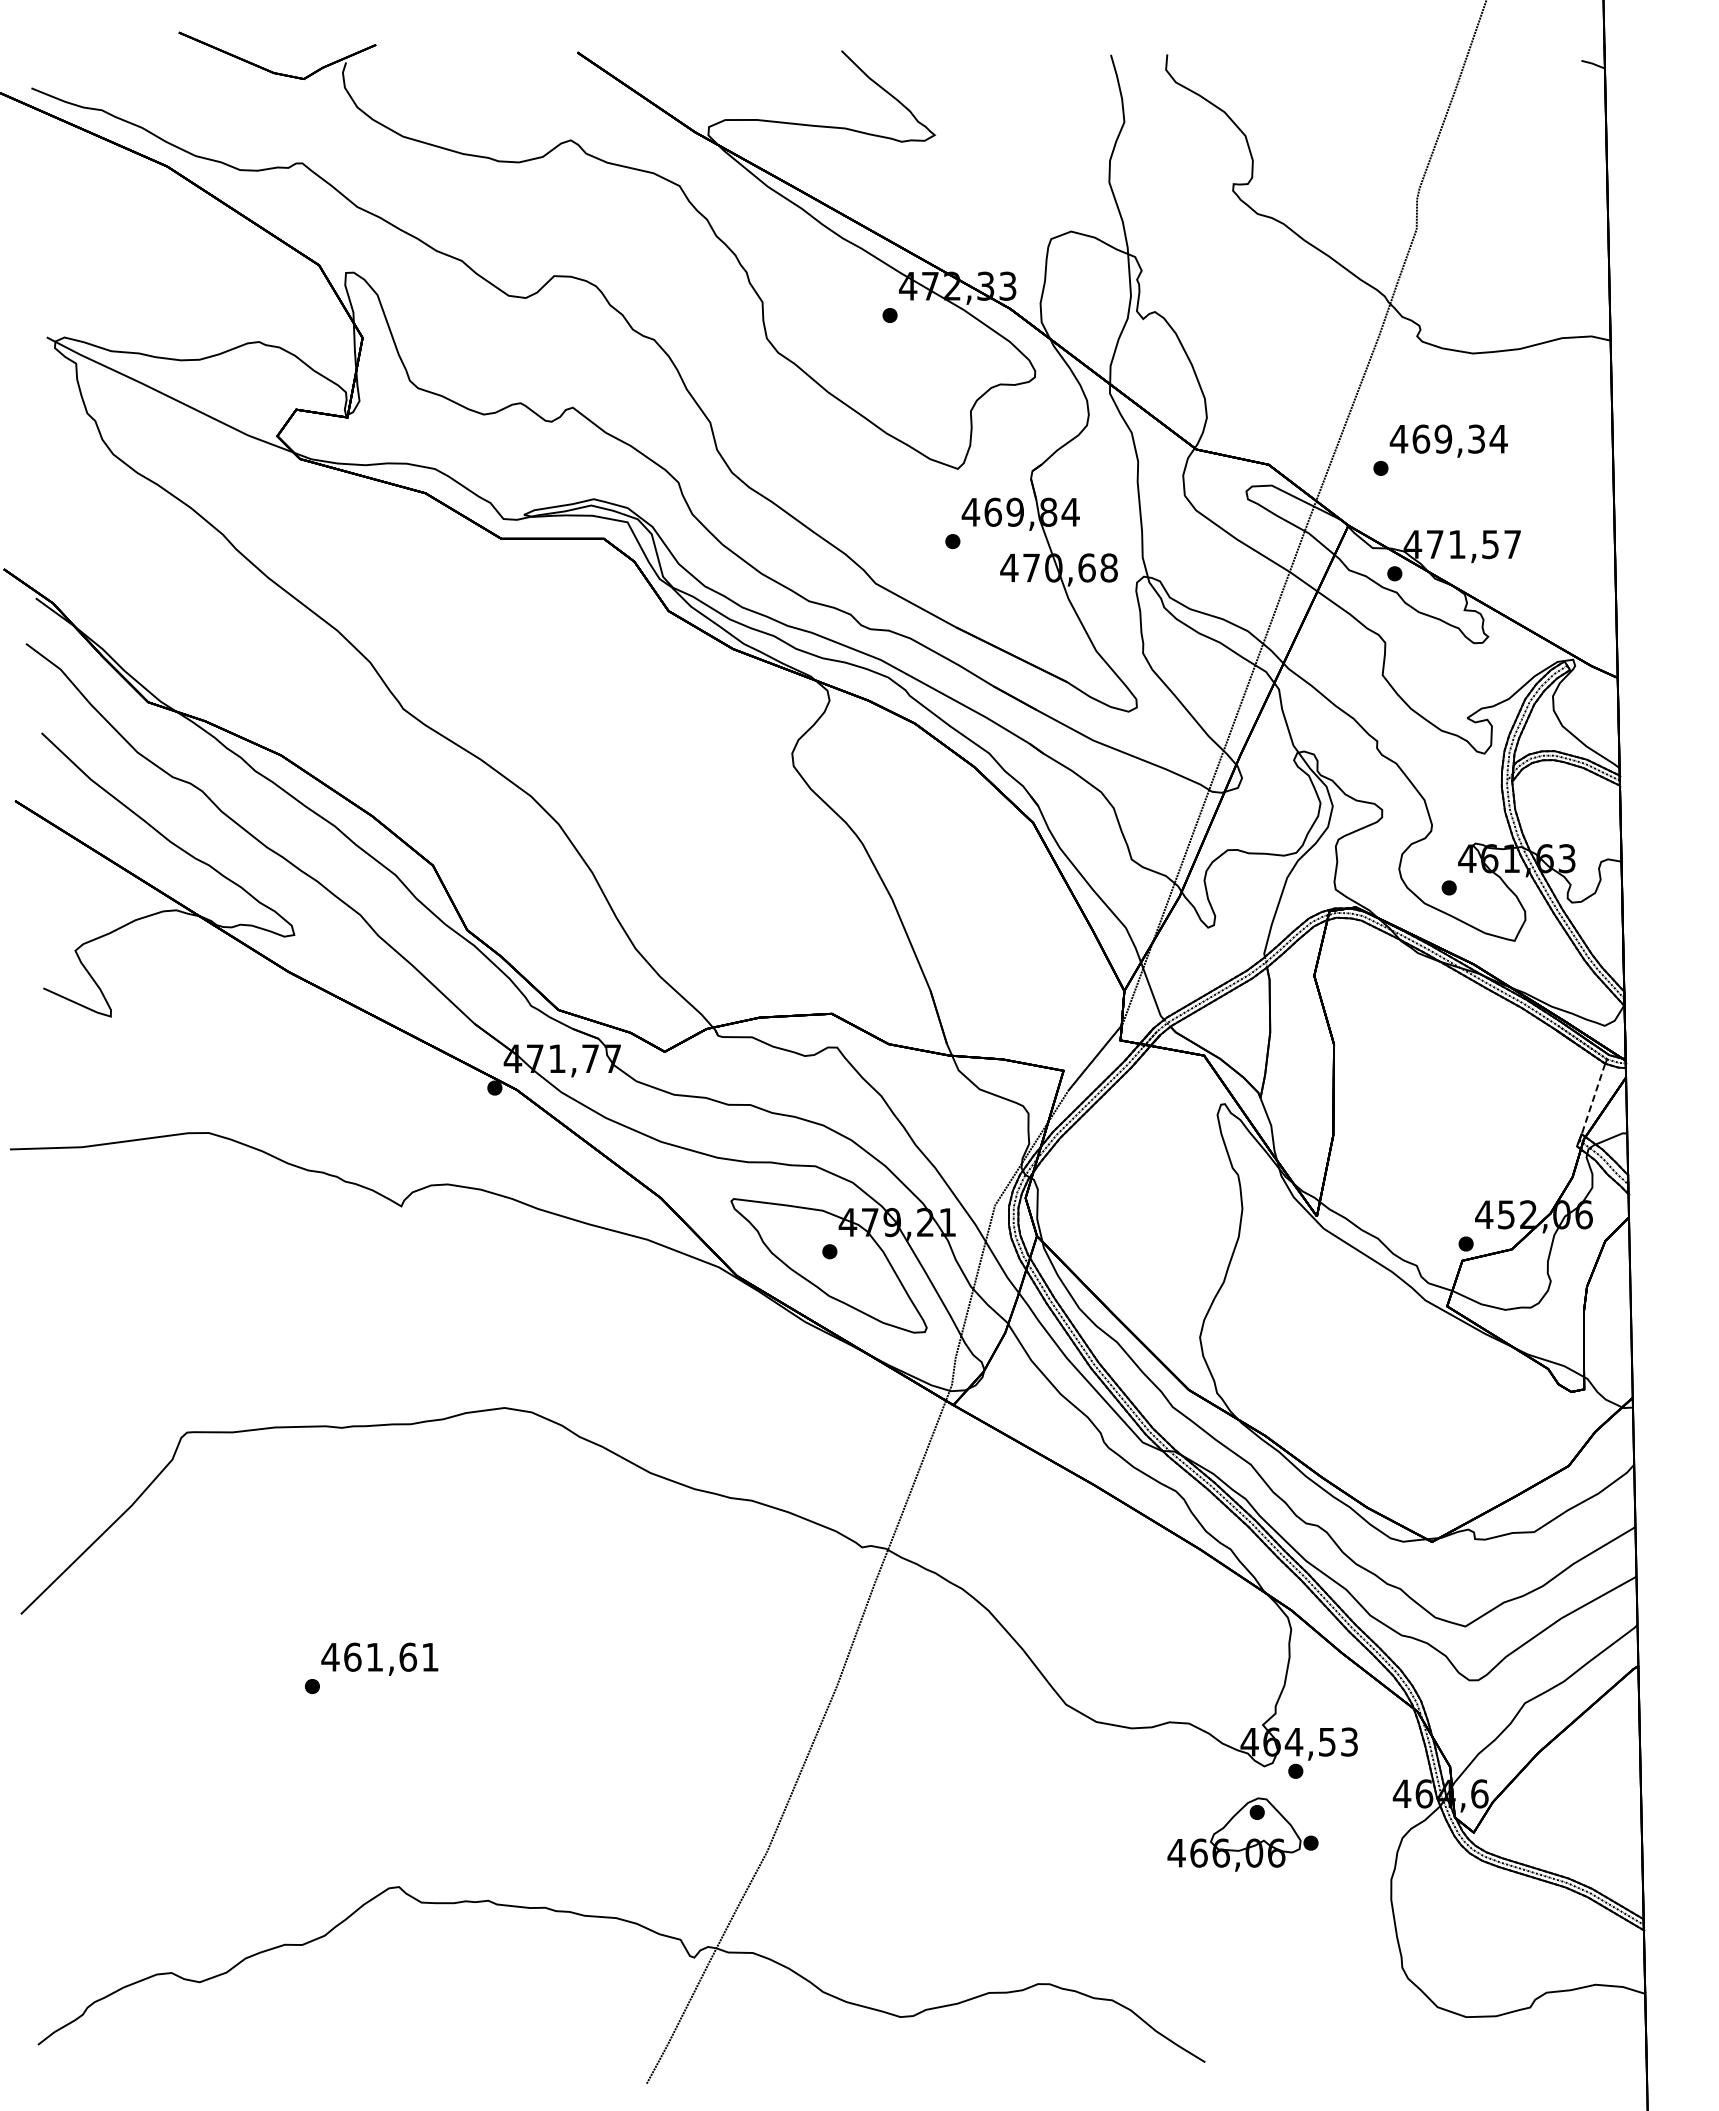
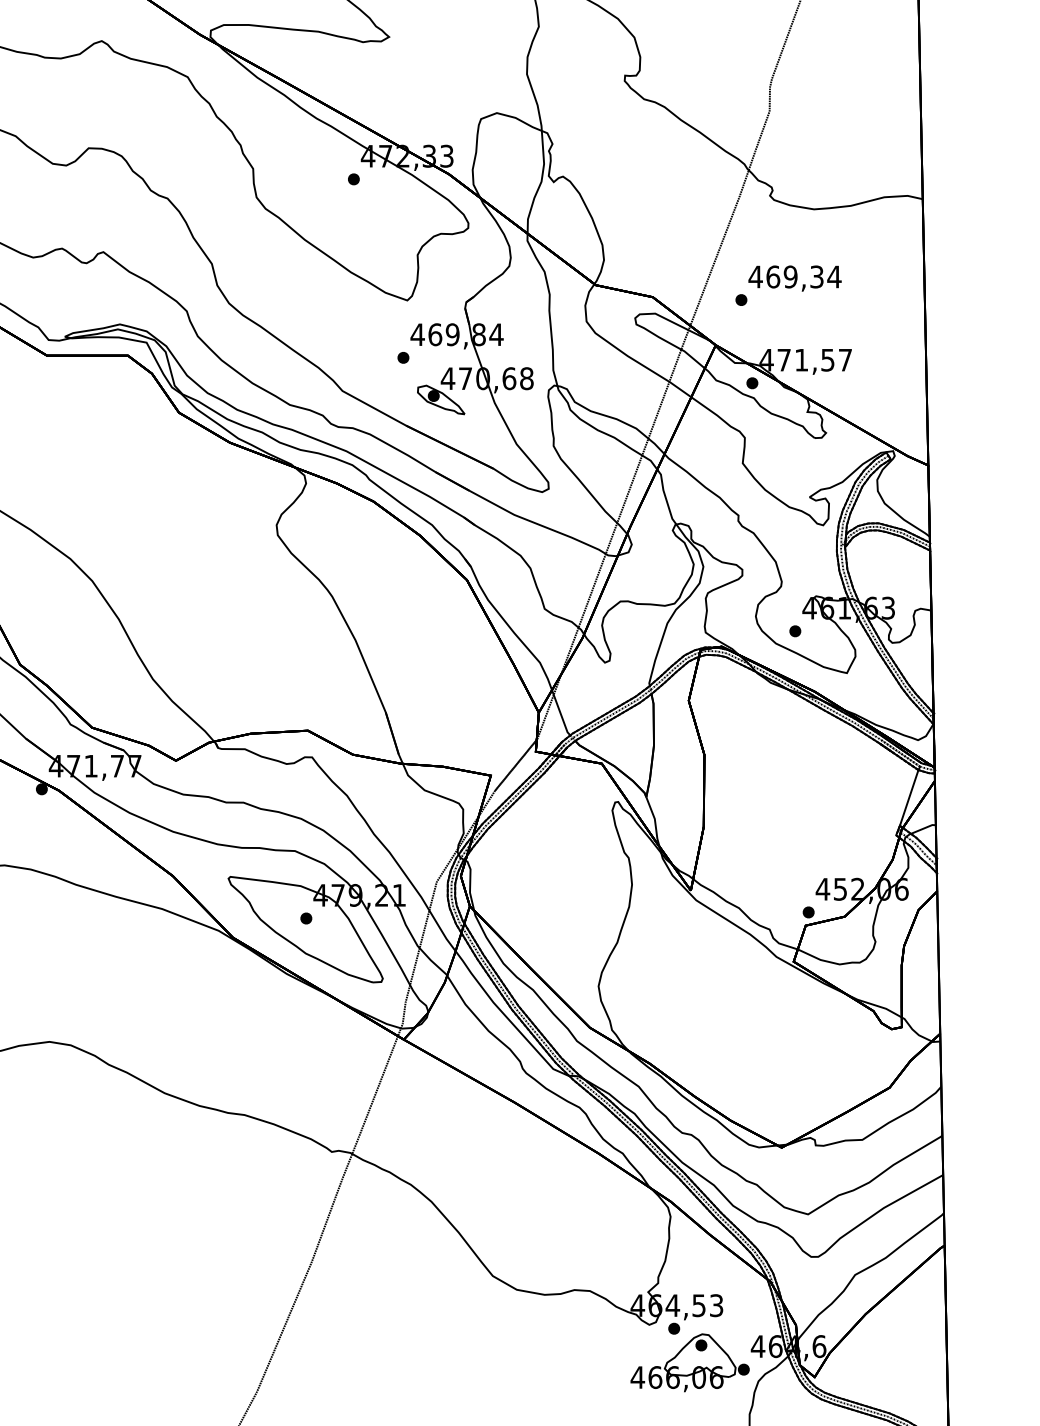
part: (1000, 594) -> (441, 399), added
line: (1593, 1099) -> (909, 798), dashed -> solid
part: (1242, 1834) -> (689, 1362), moved

